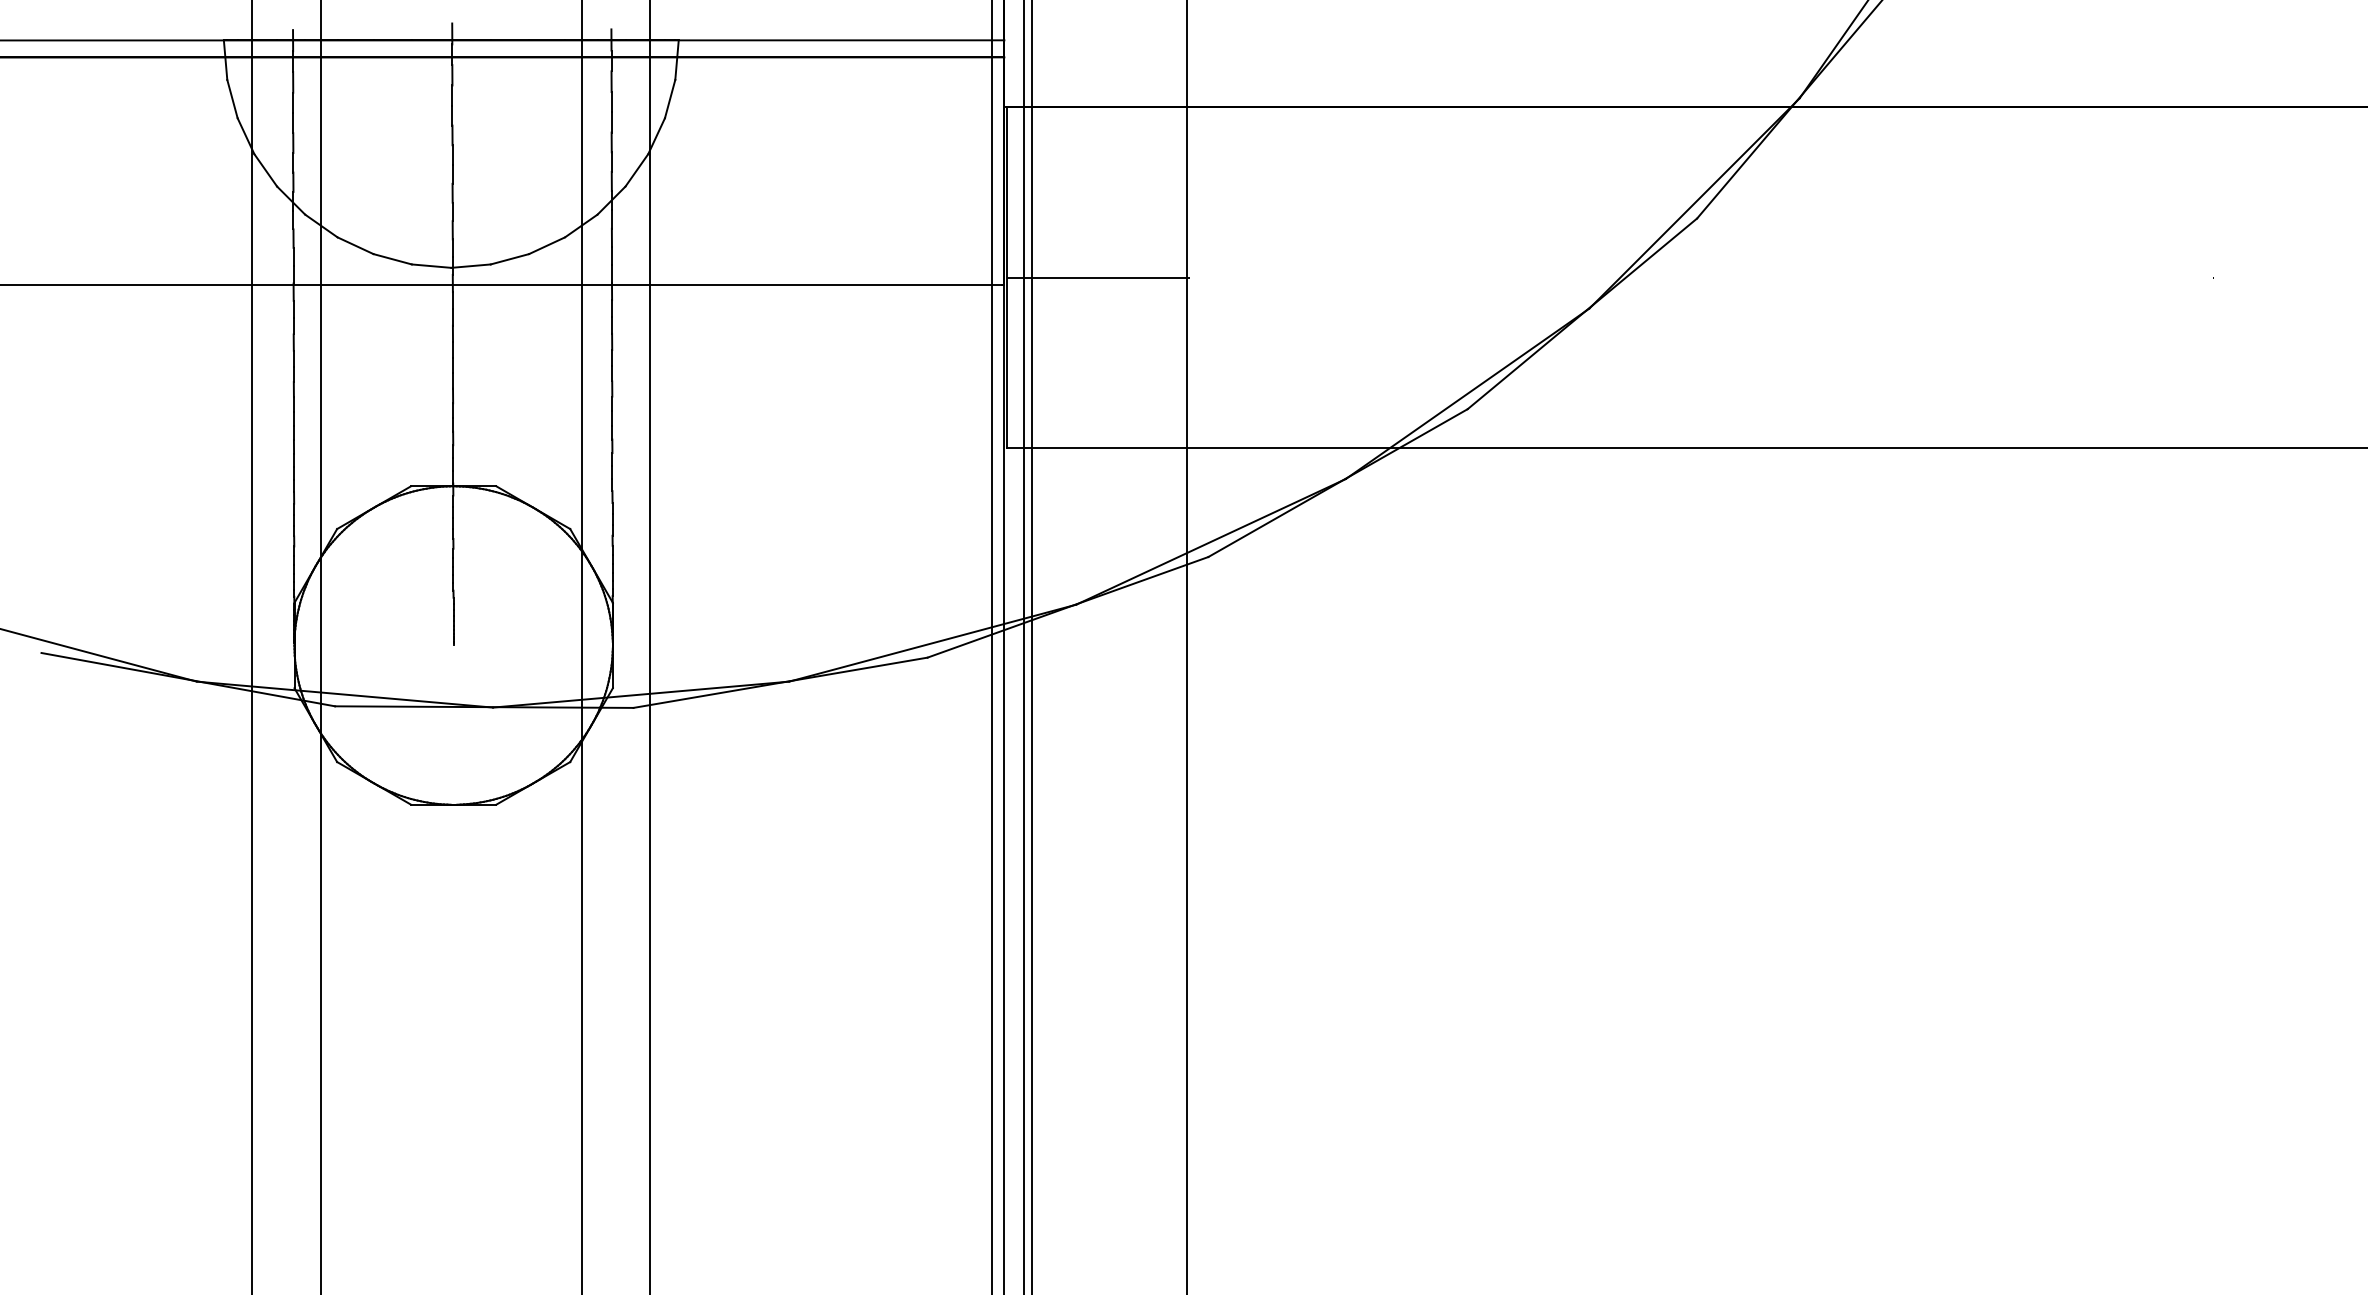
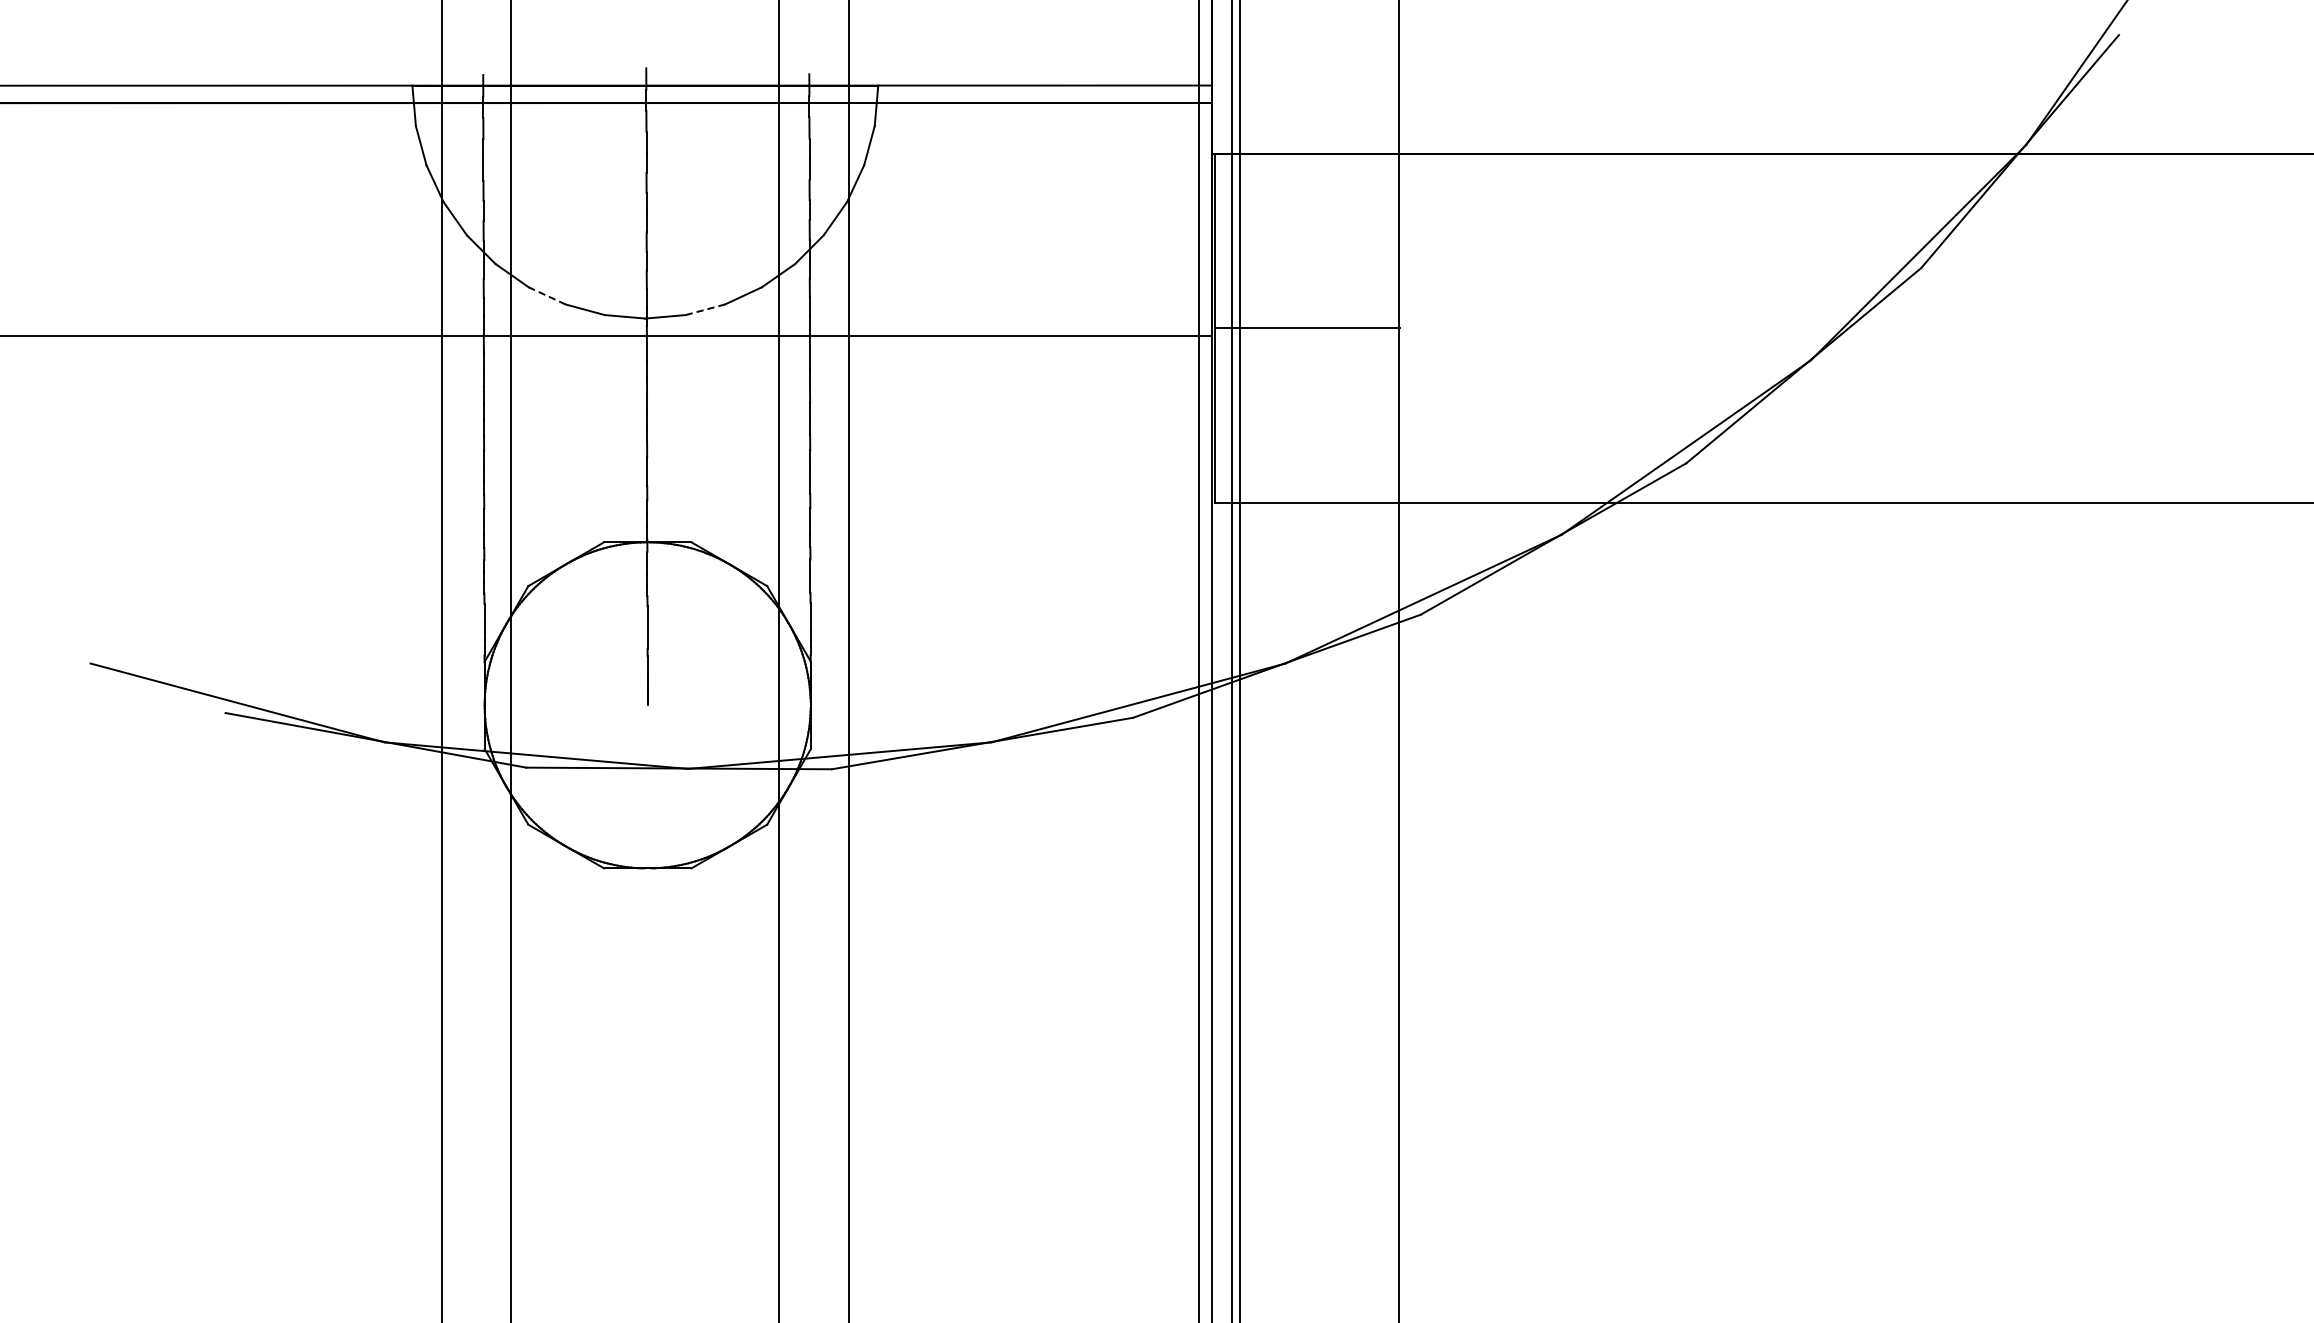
line: (355, 245) -> (547, 295), solid -> dashed
line: (509, 259) -> (704, 310), solid -> dashed

